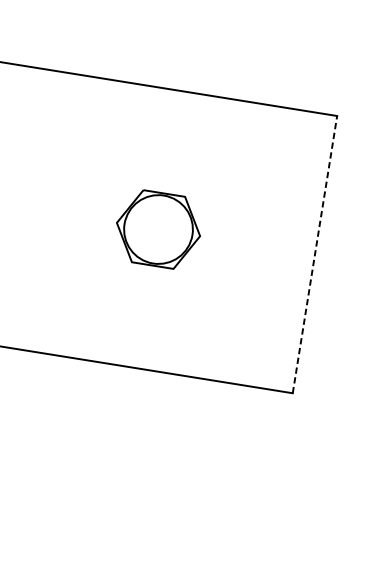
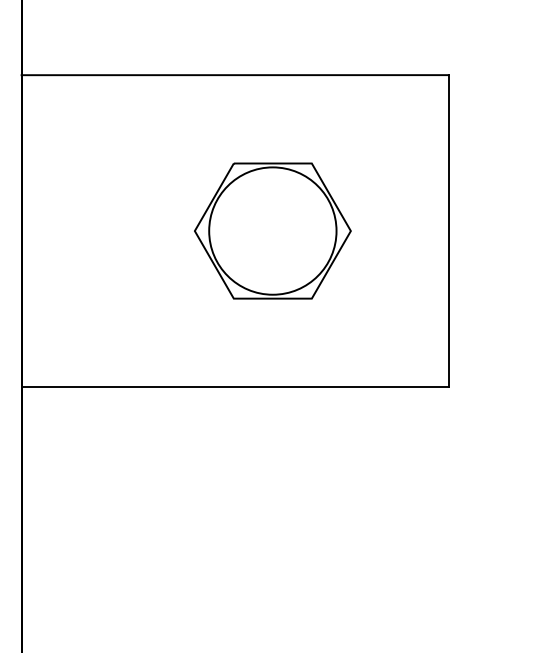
part: (158, 229) -> (272, 230), size x1.67
line: (314, 254) -> (448, 231), dashed -> solid

